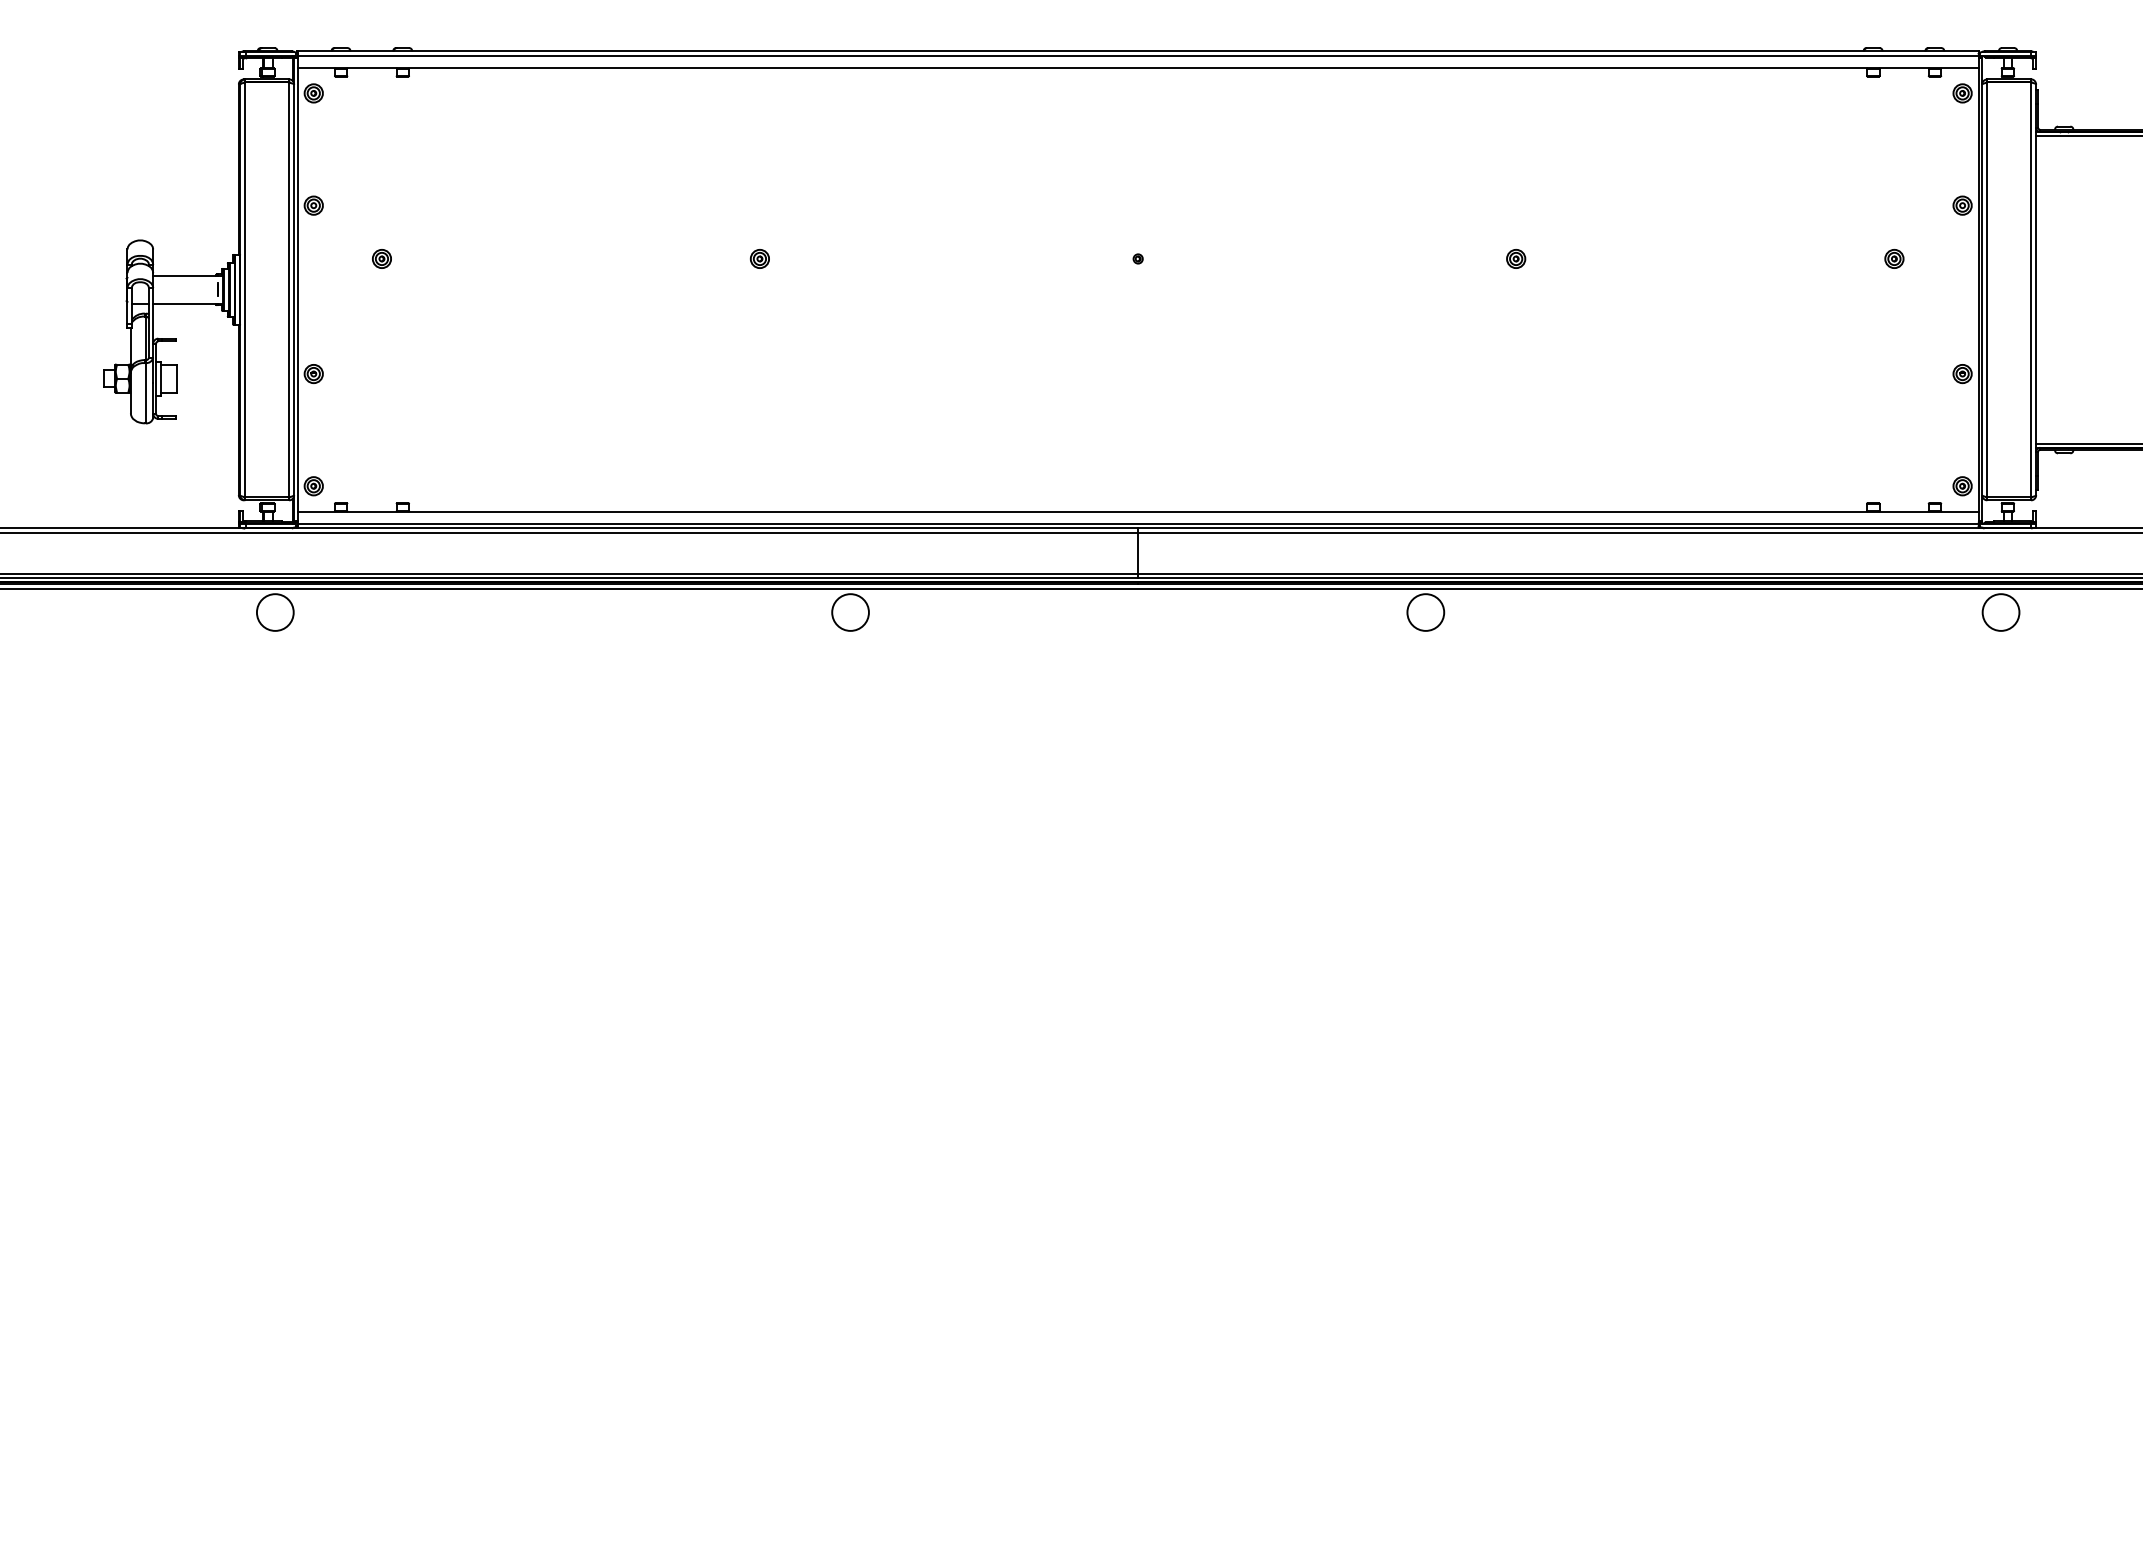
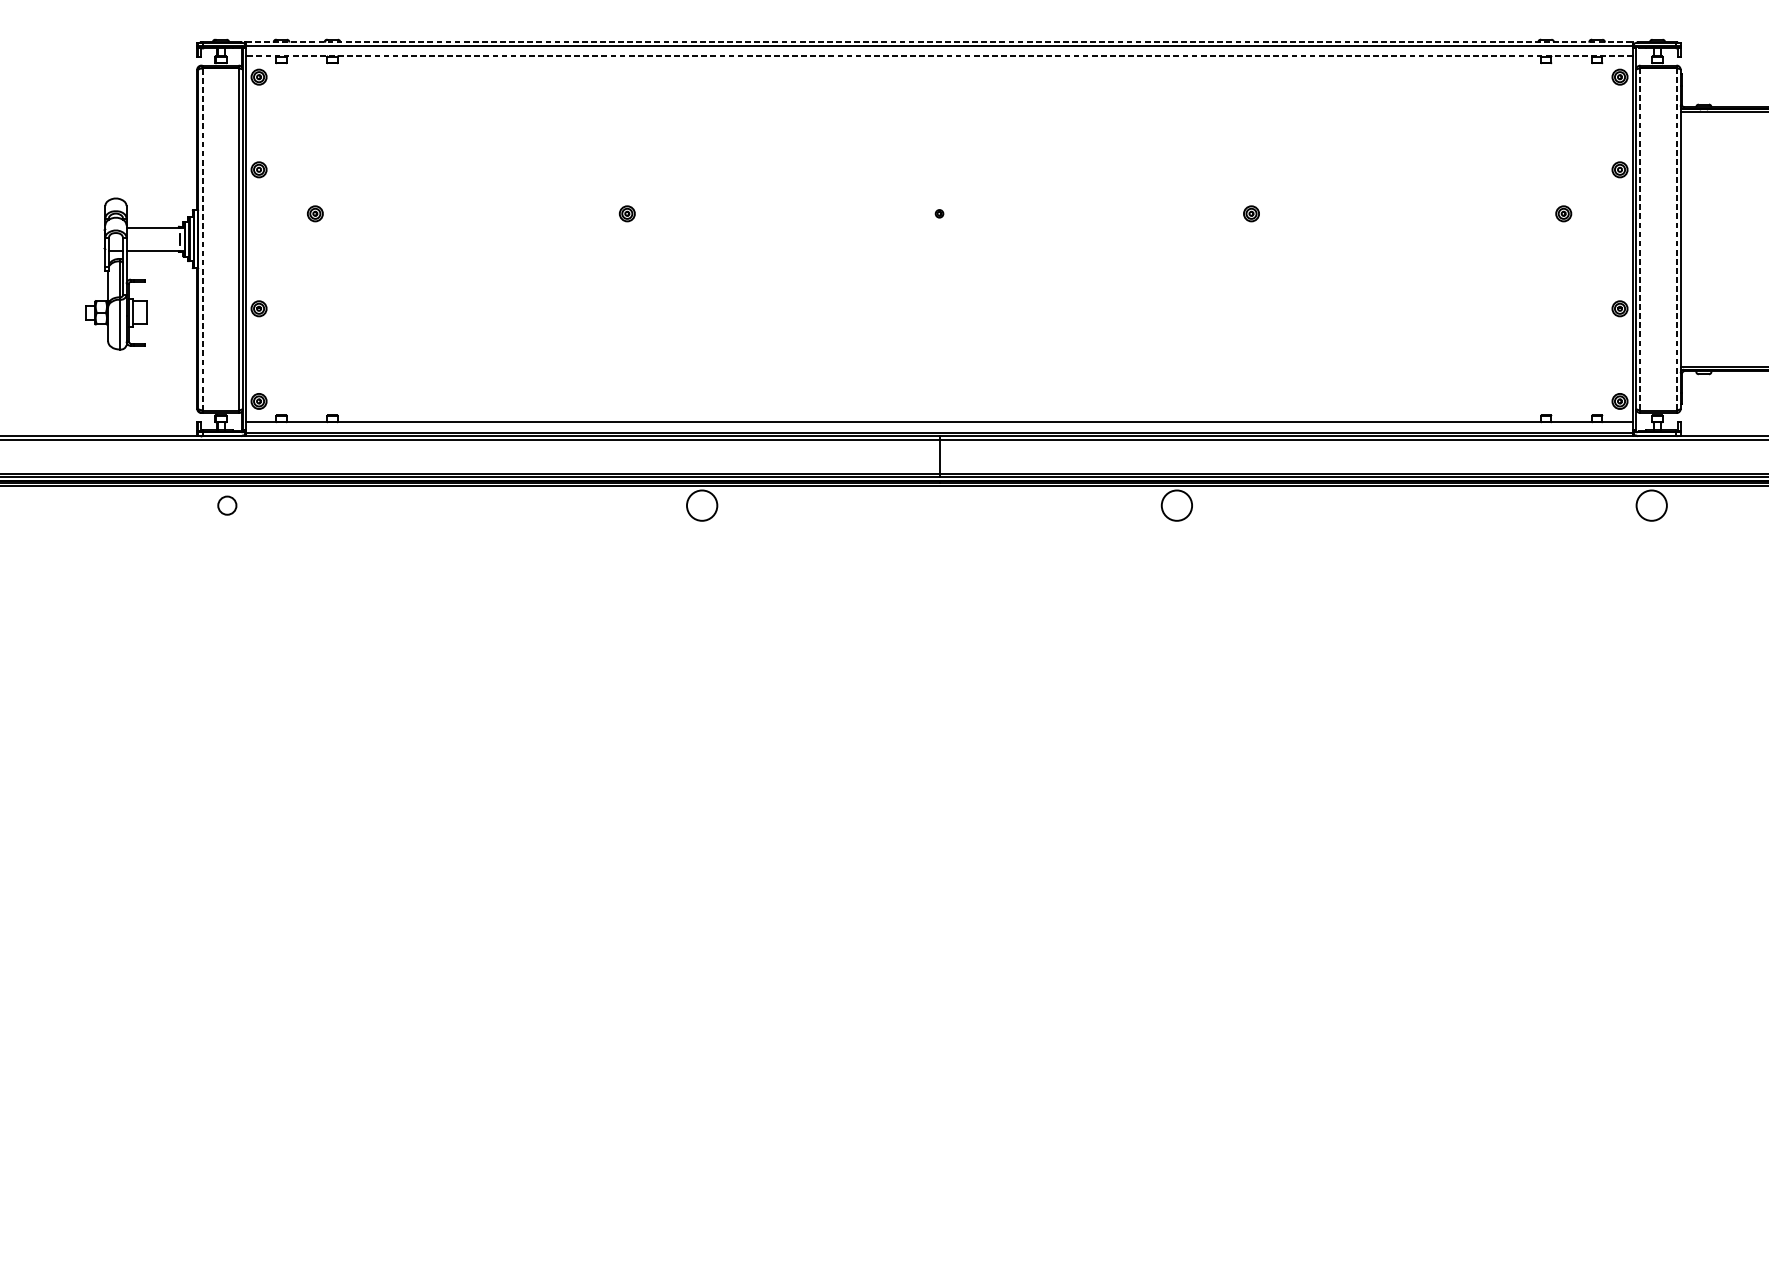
line: (1138, 51) -> (939, 42), solid -> dashed
line: (1137, 68) -> (938, 56), solid -> dashed
line: (245, 289) -> (202, 239), solid -> dashed
line: (1987, 289) -> (1640, 239), solid -> dashed
line: (2031, 289) -> (1676, 239), solid -> dashed
circle: (274, 612) -> (226, 505), size x0.6

